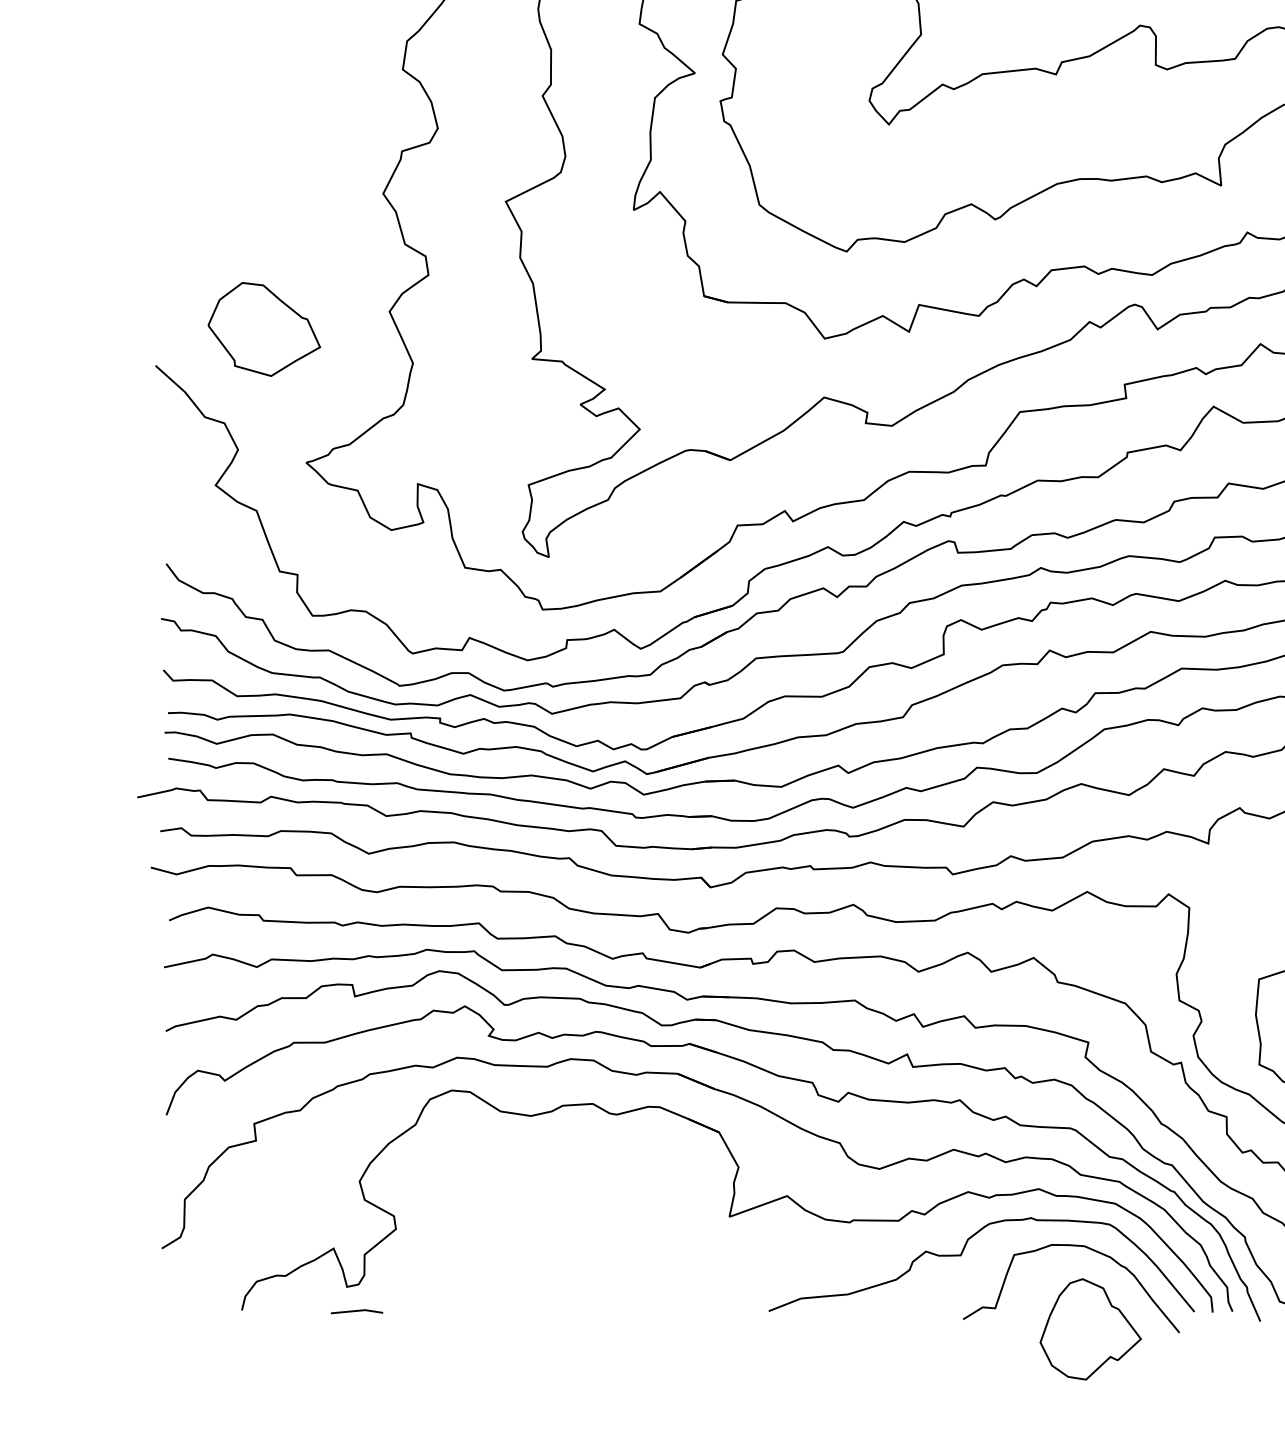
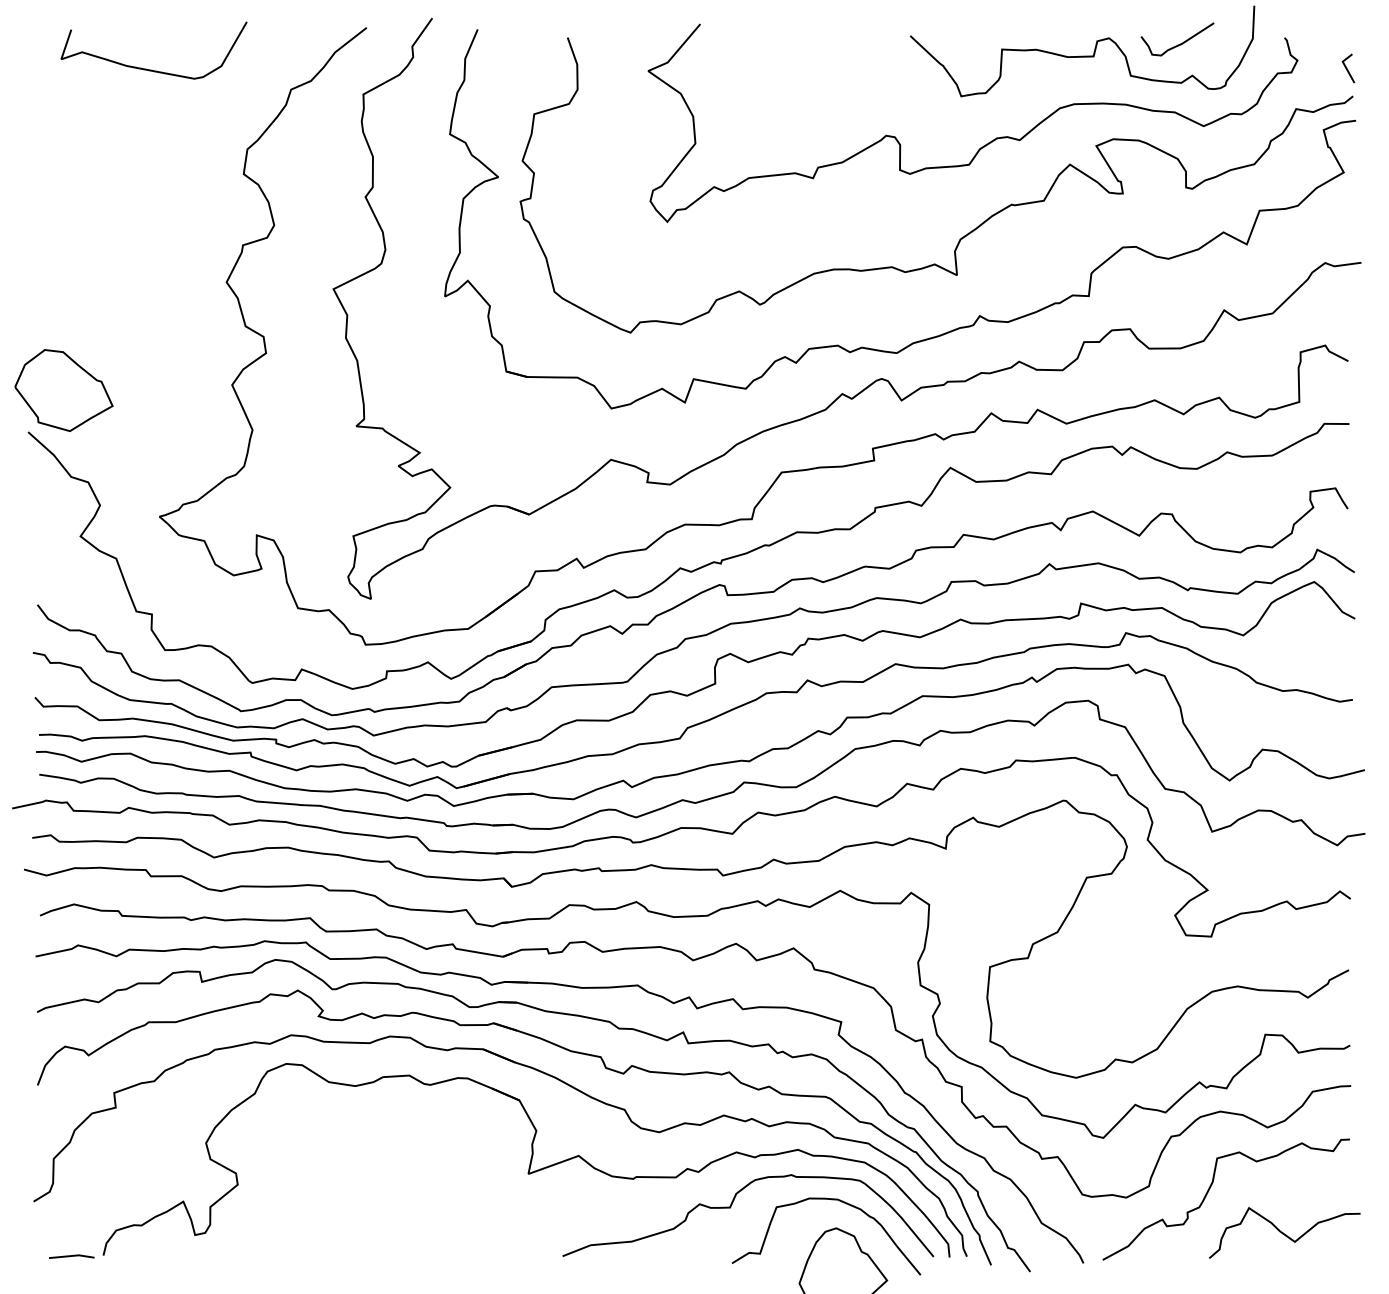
part: (263, 329) -> (63, 390), moved
line: (356, 1311) -> (71, 1256), moved

